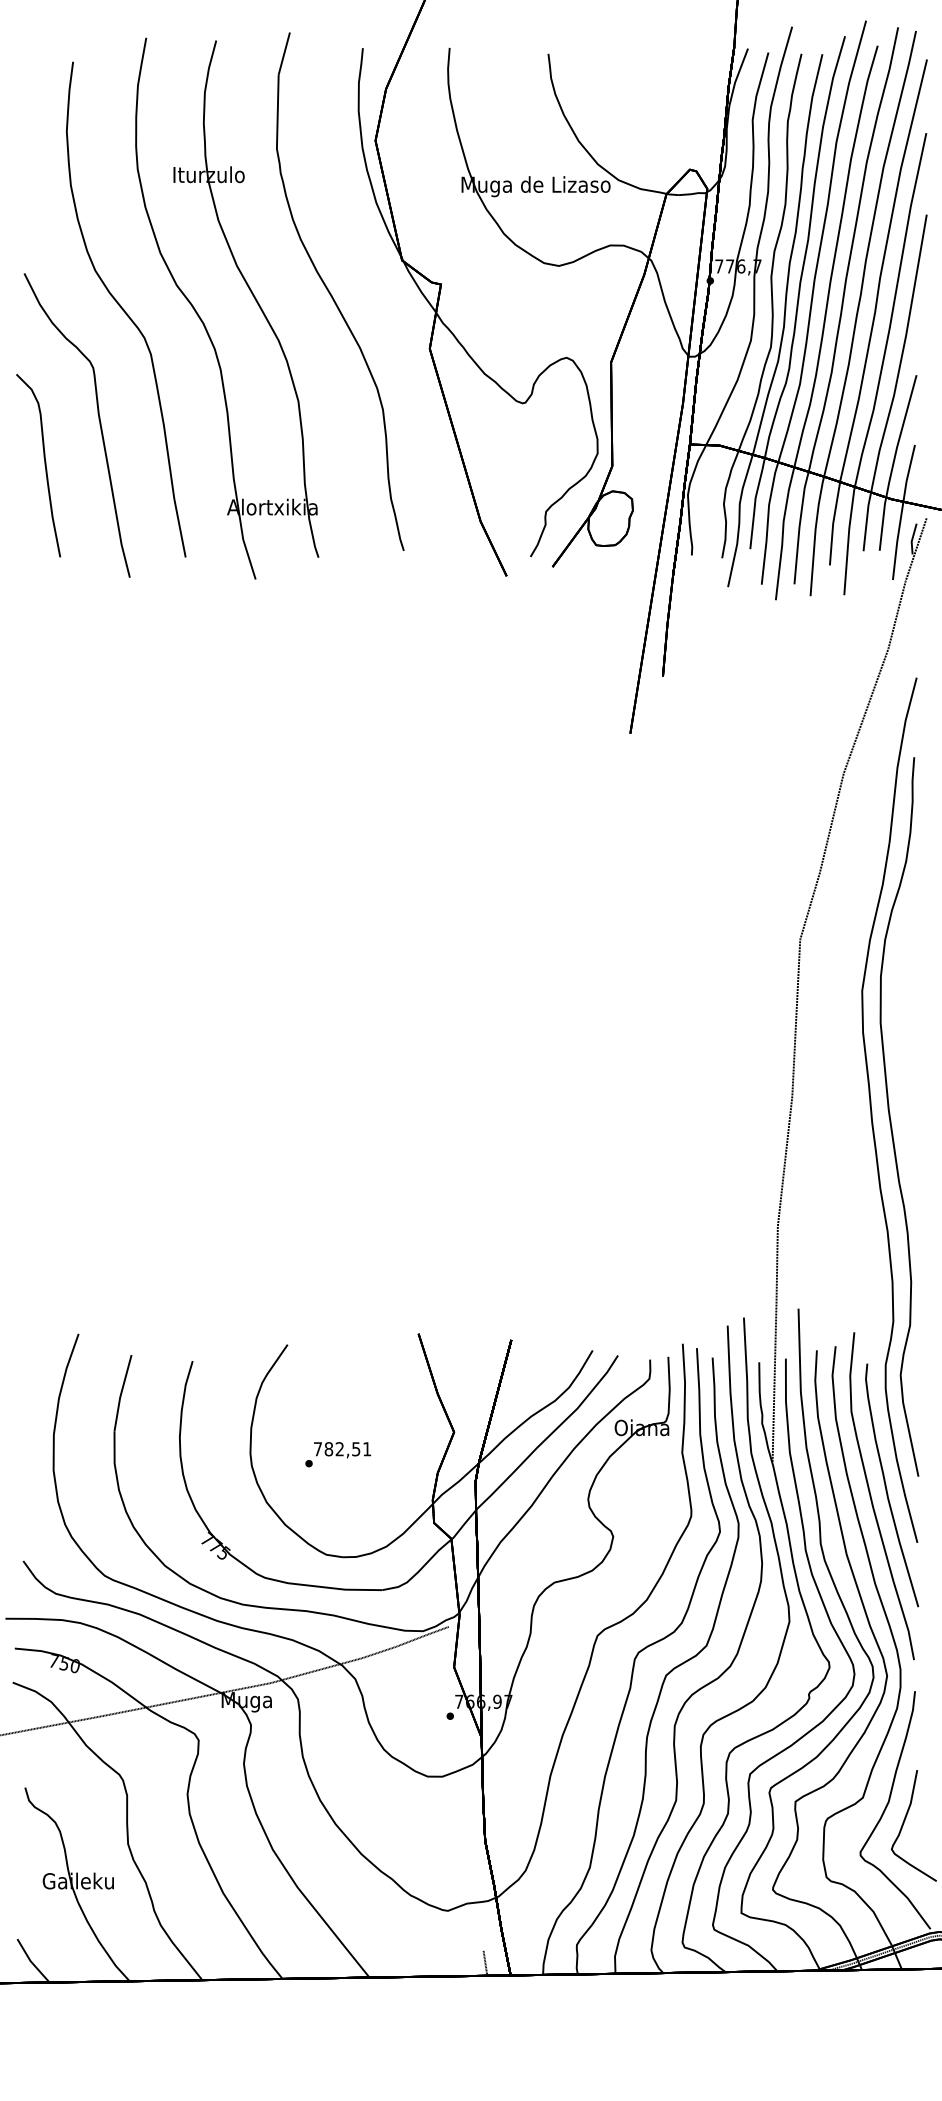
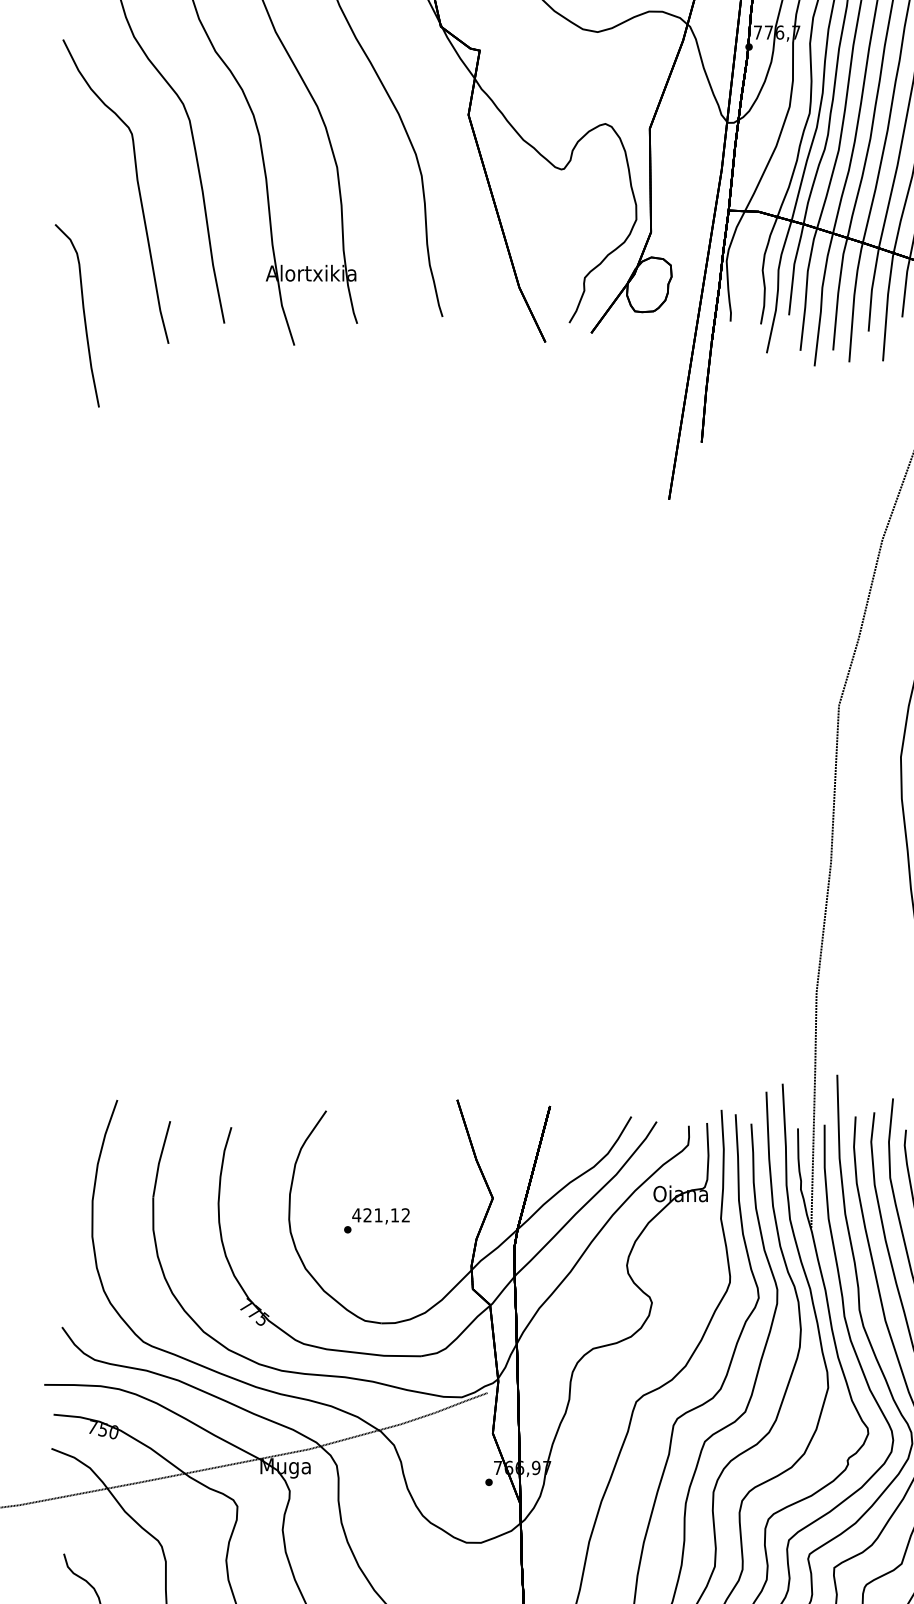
curve: (44, 465) -> (83, 315), moved
text: (342, 1449) -> (381, 1215), 782,51 -> 421,12

